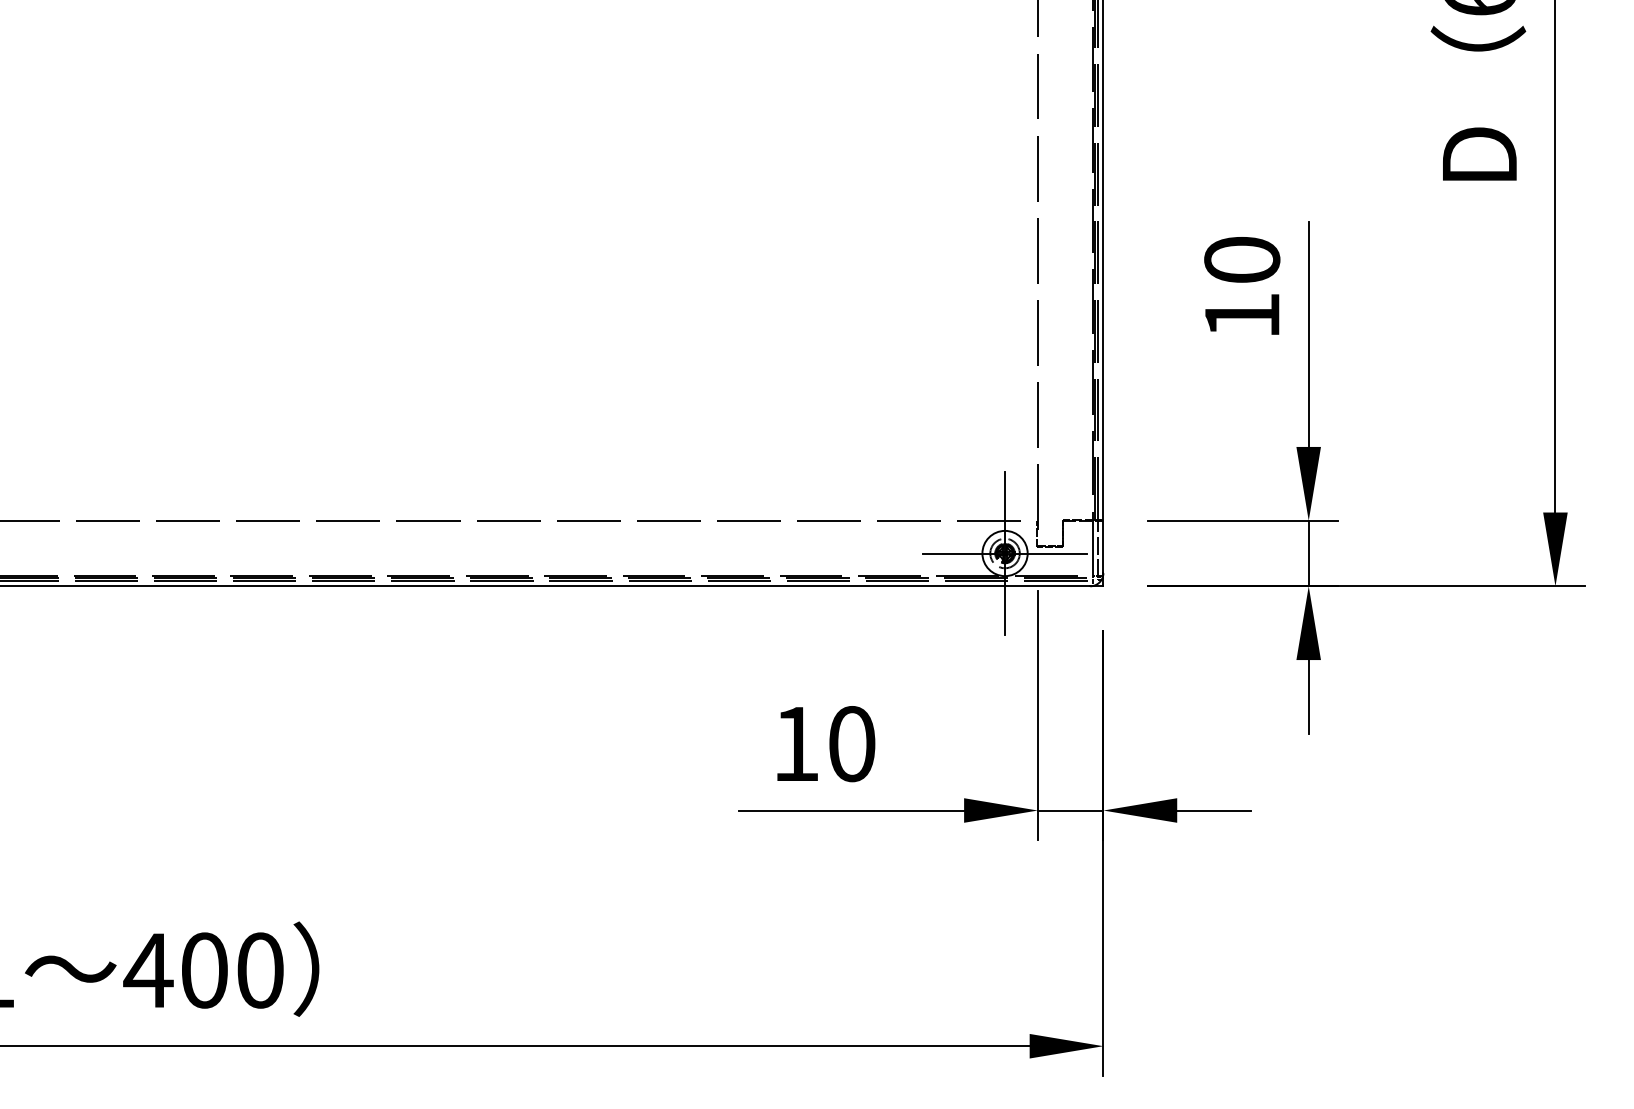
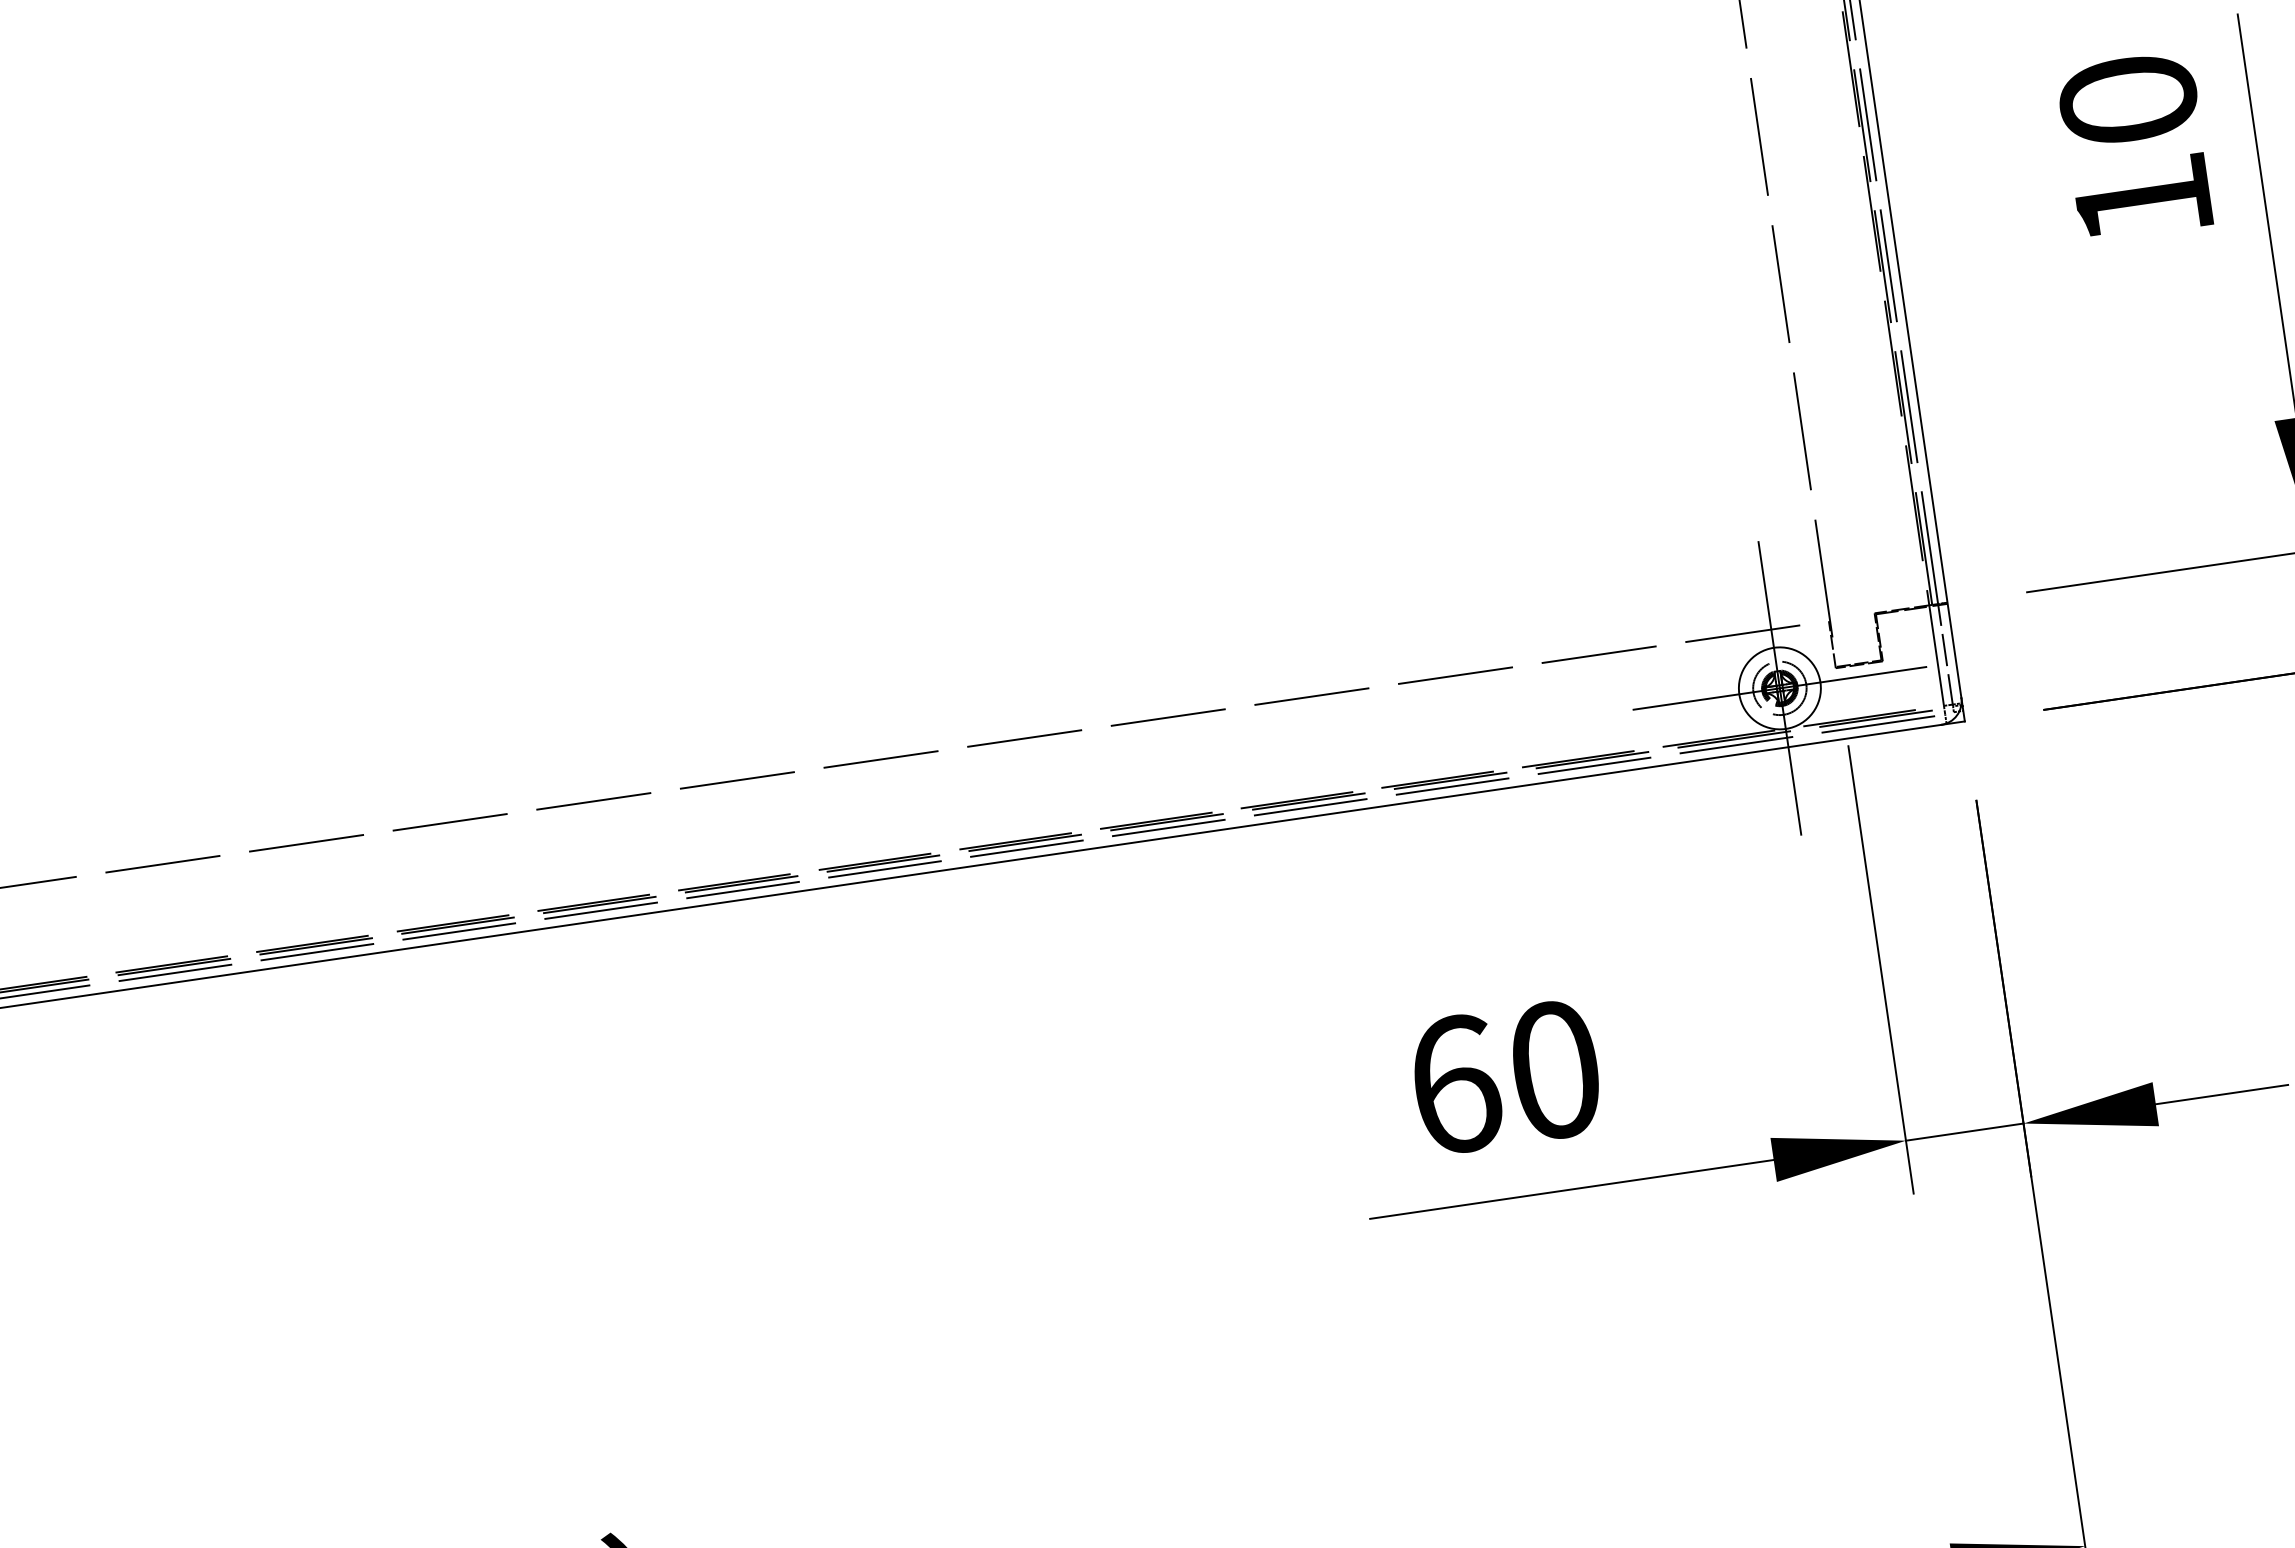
text: (796, 744) -> (1455, 1085), 10 -> 60

